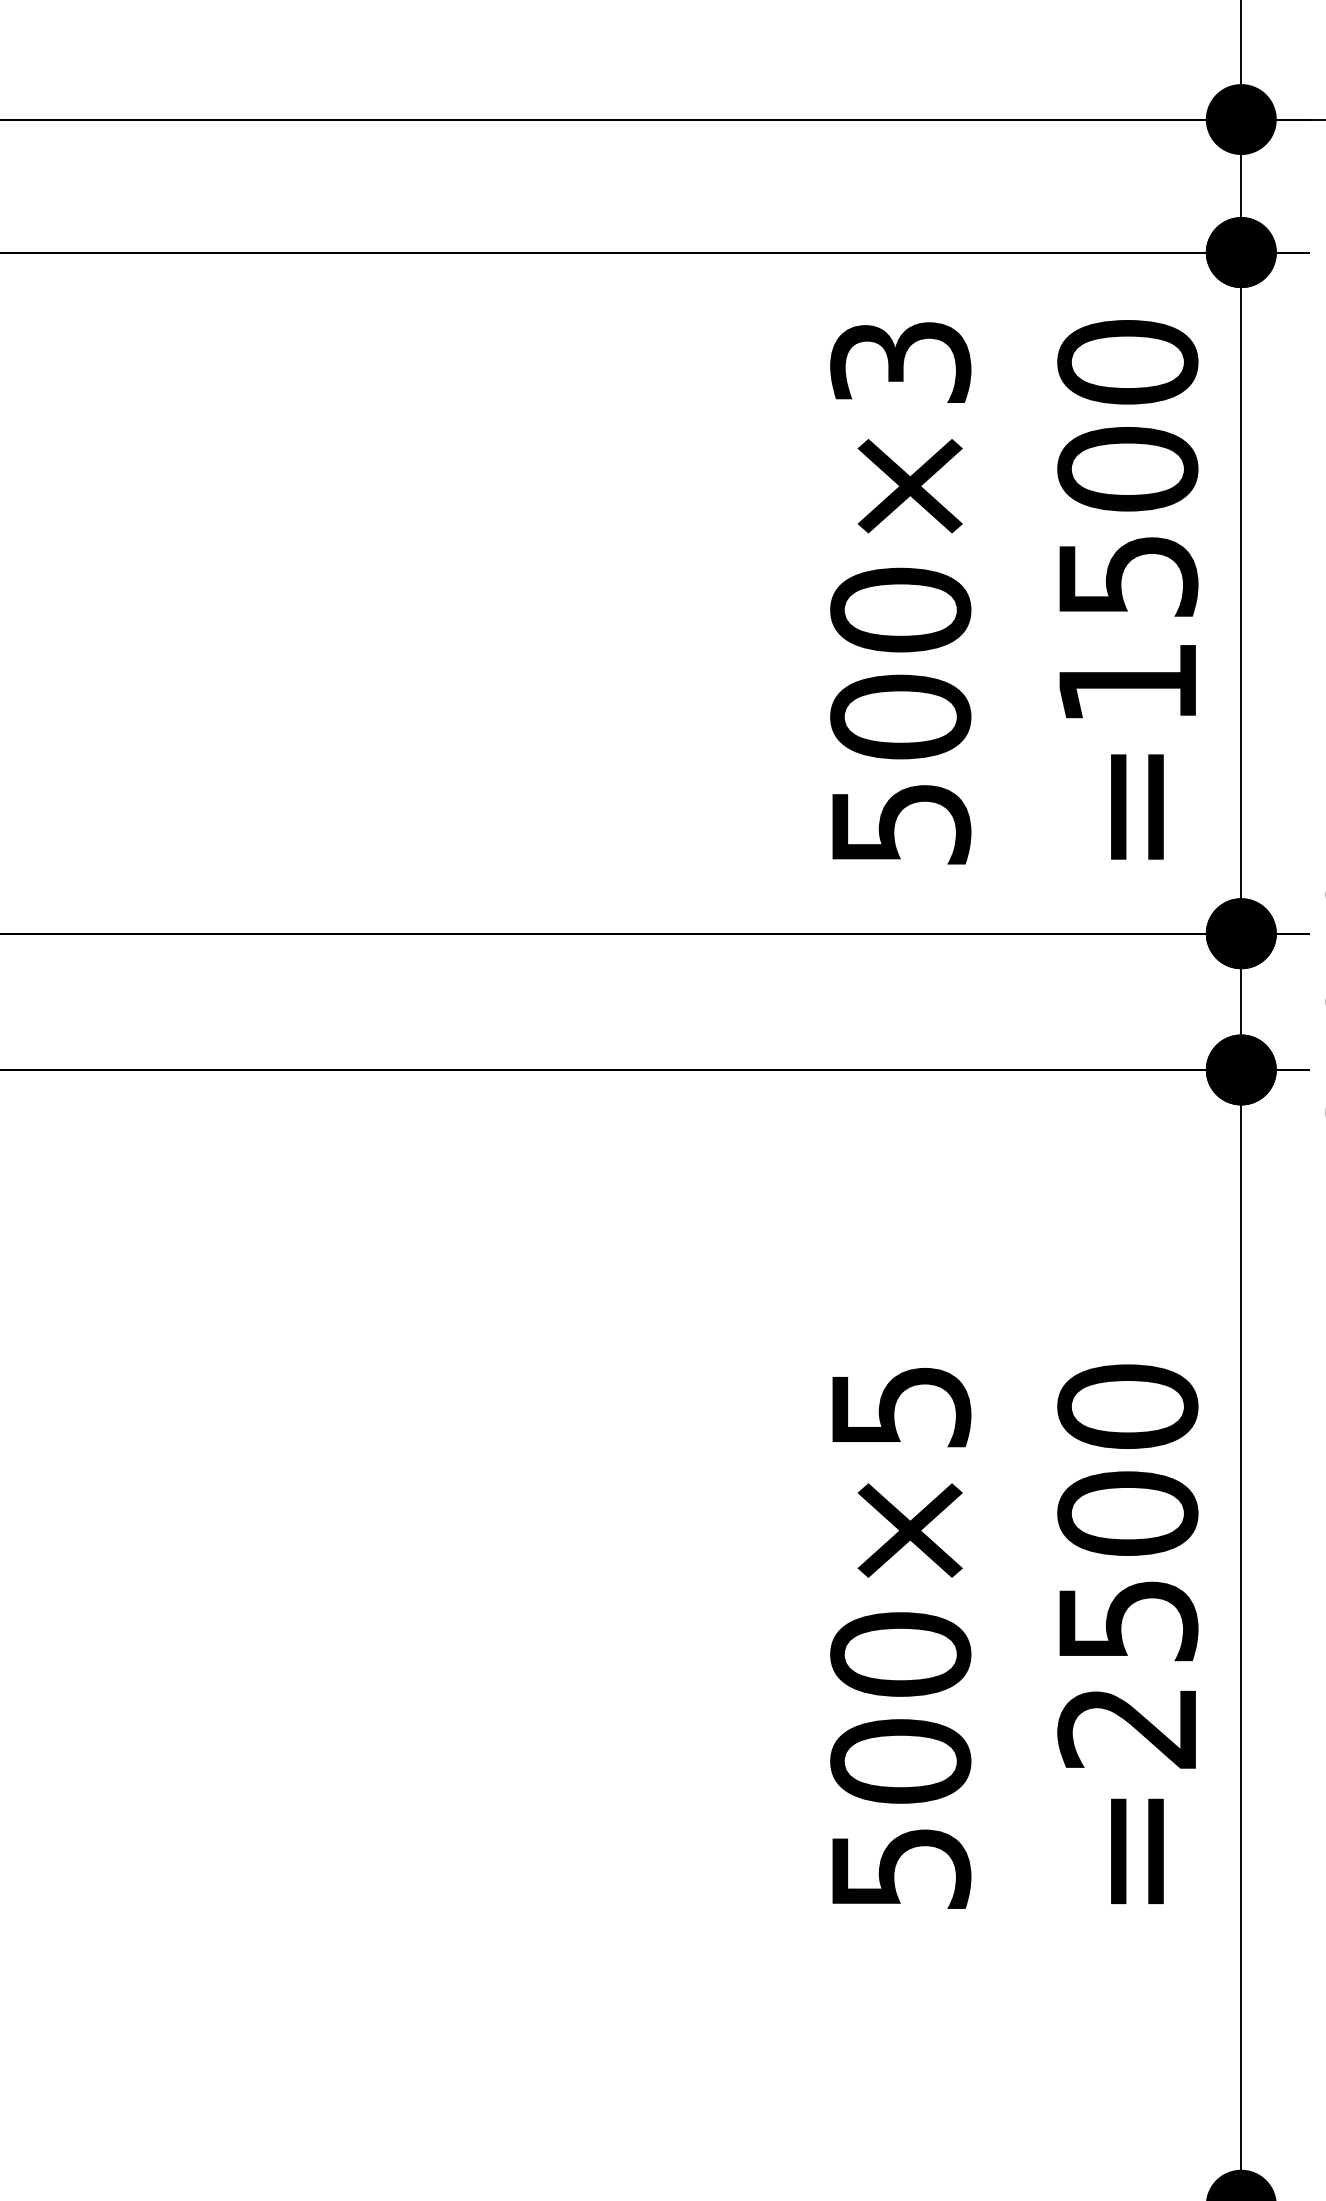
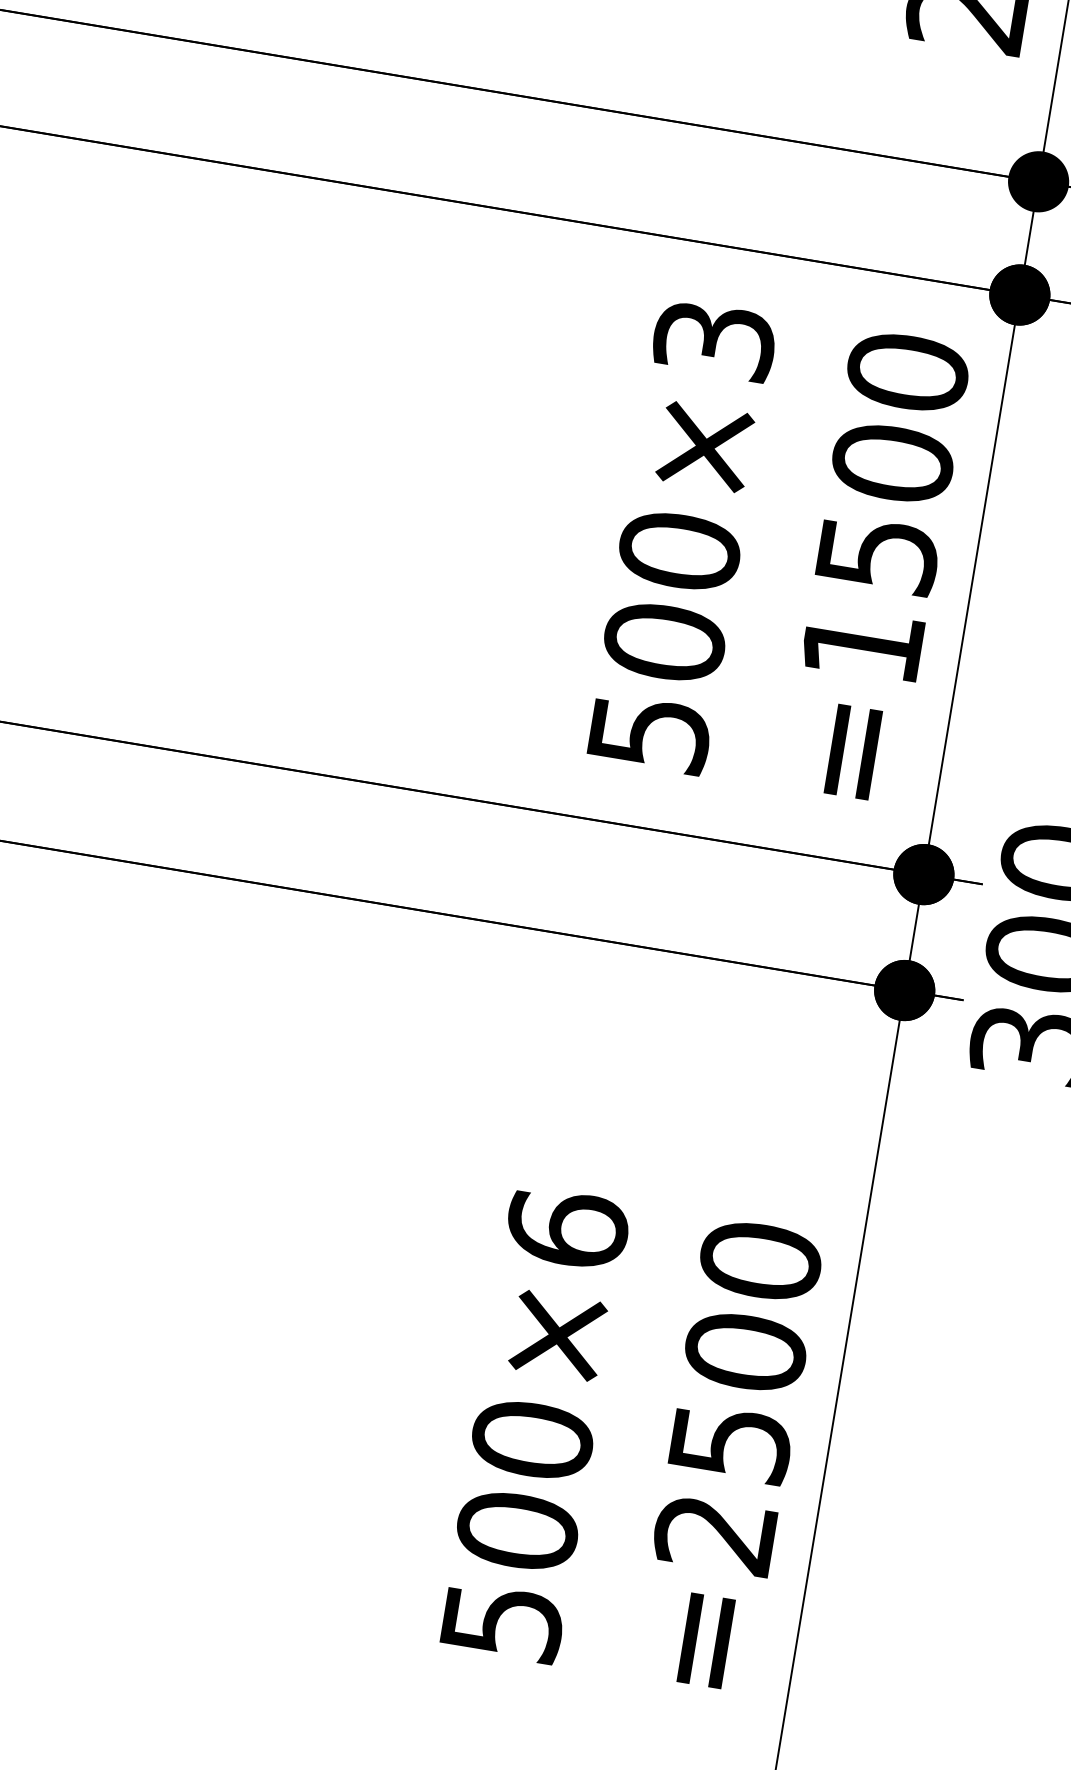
text: (900, 1405) -> (567, 1228), 500×5 -> 500×6

